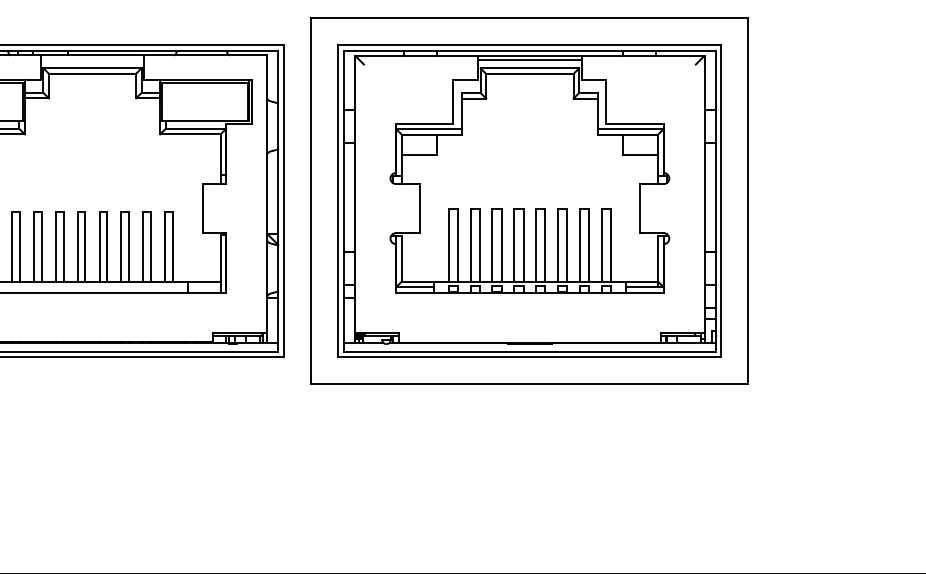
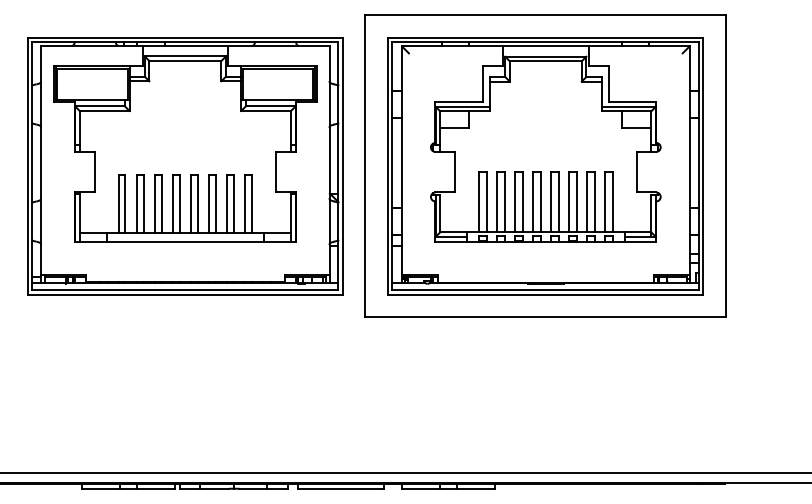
line: (529, 59) -> (545, 49), removed

